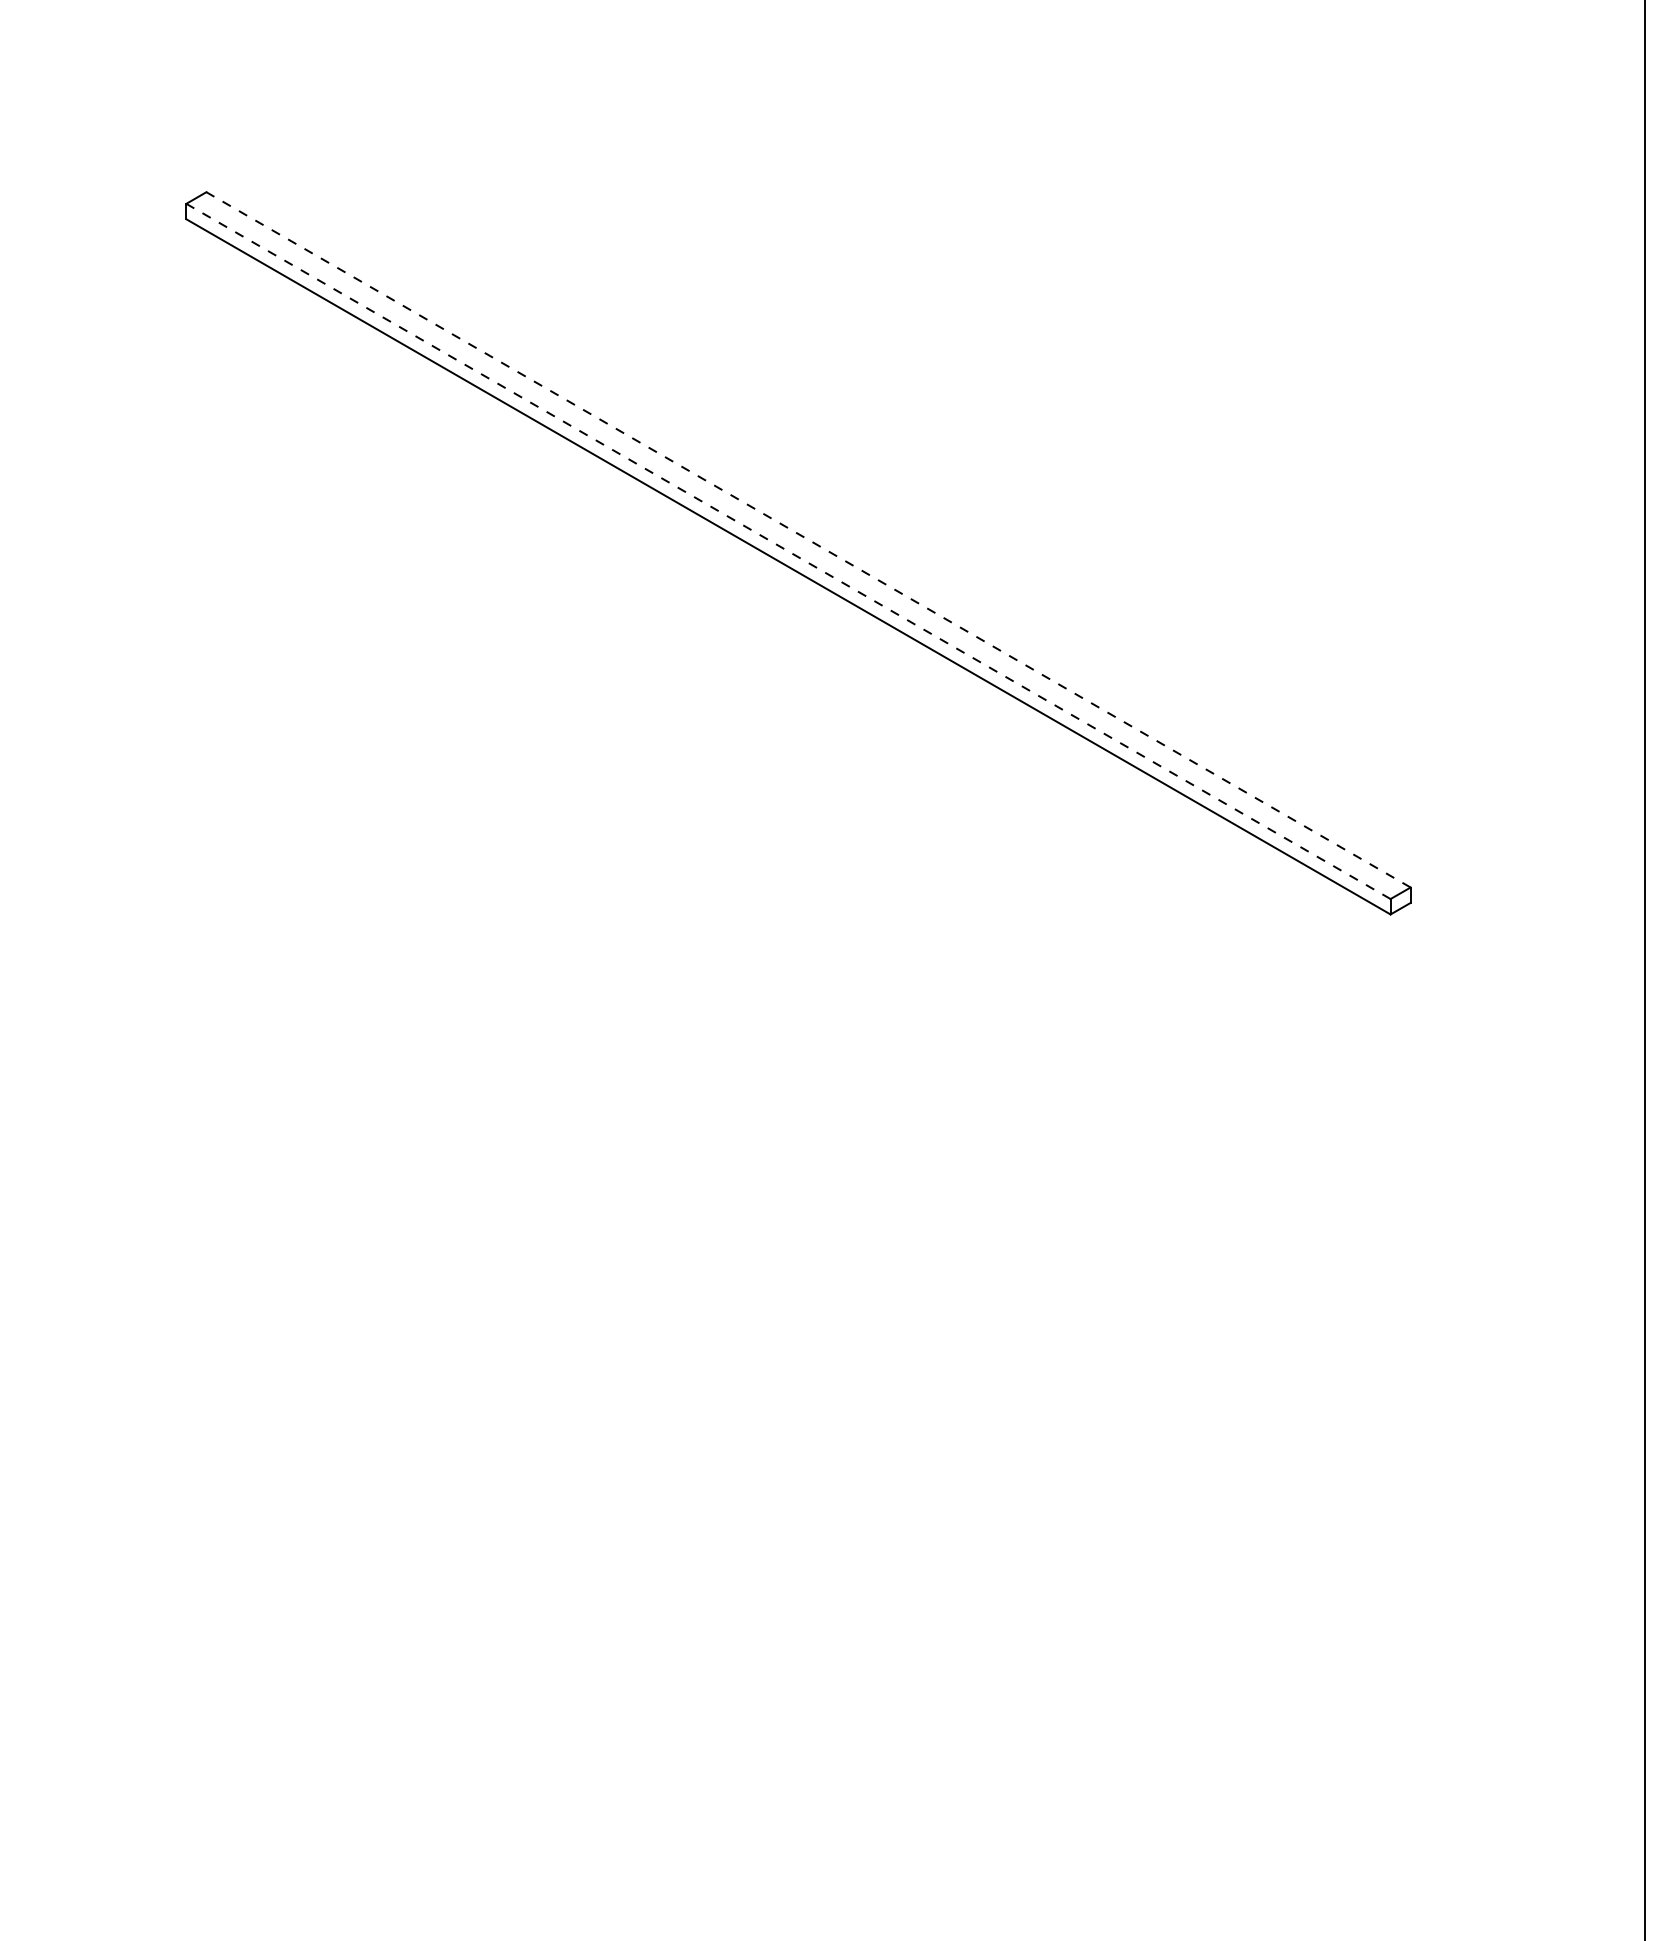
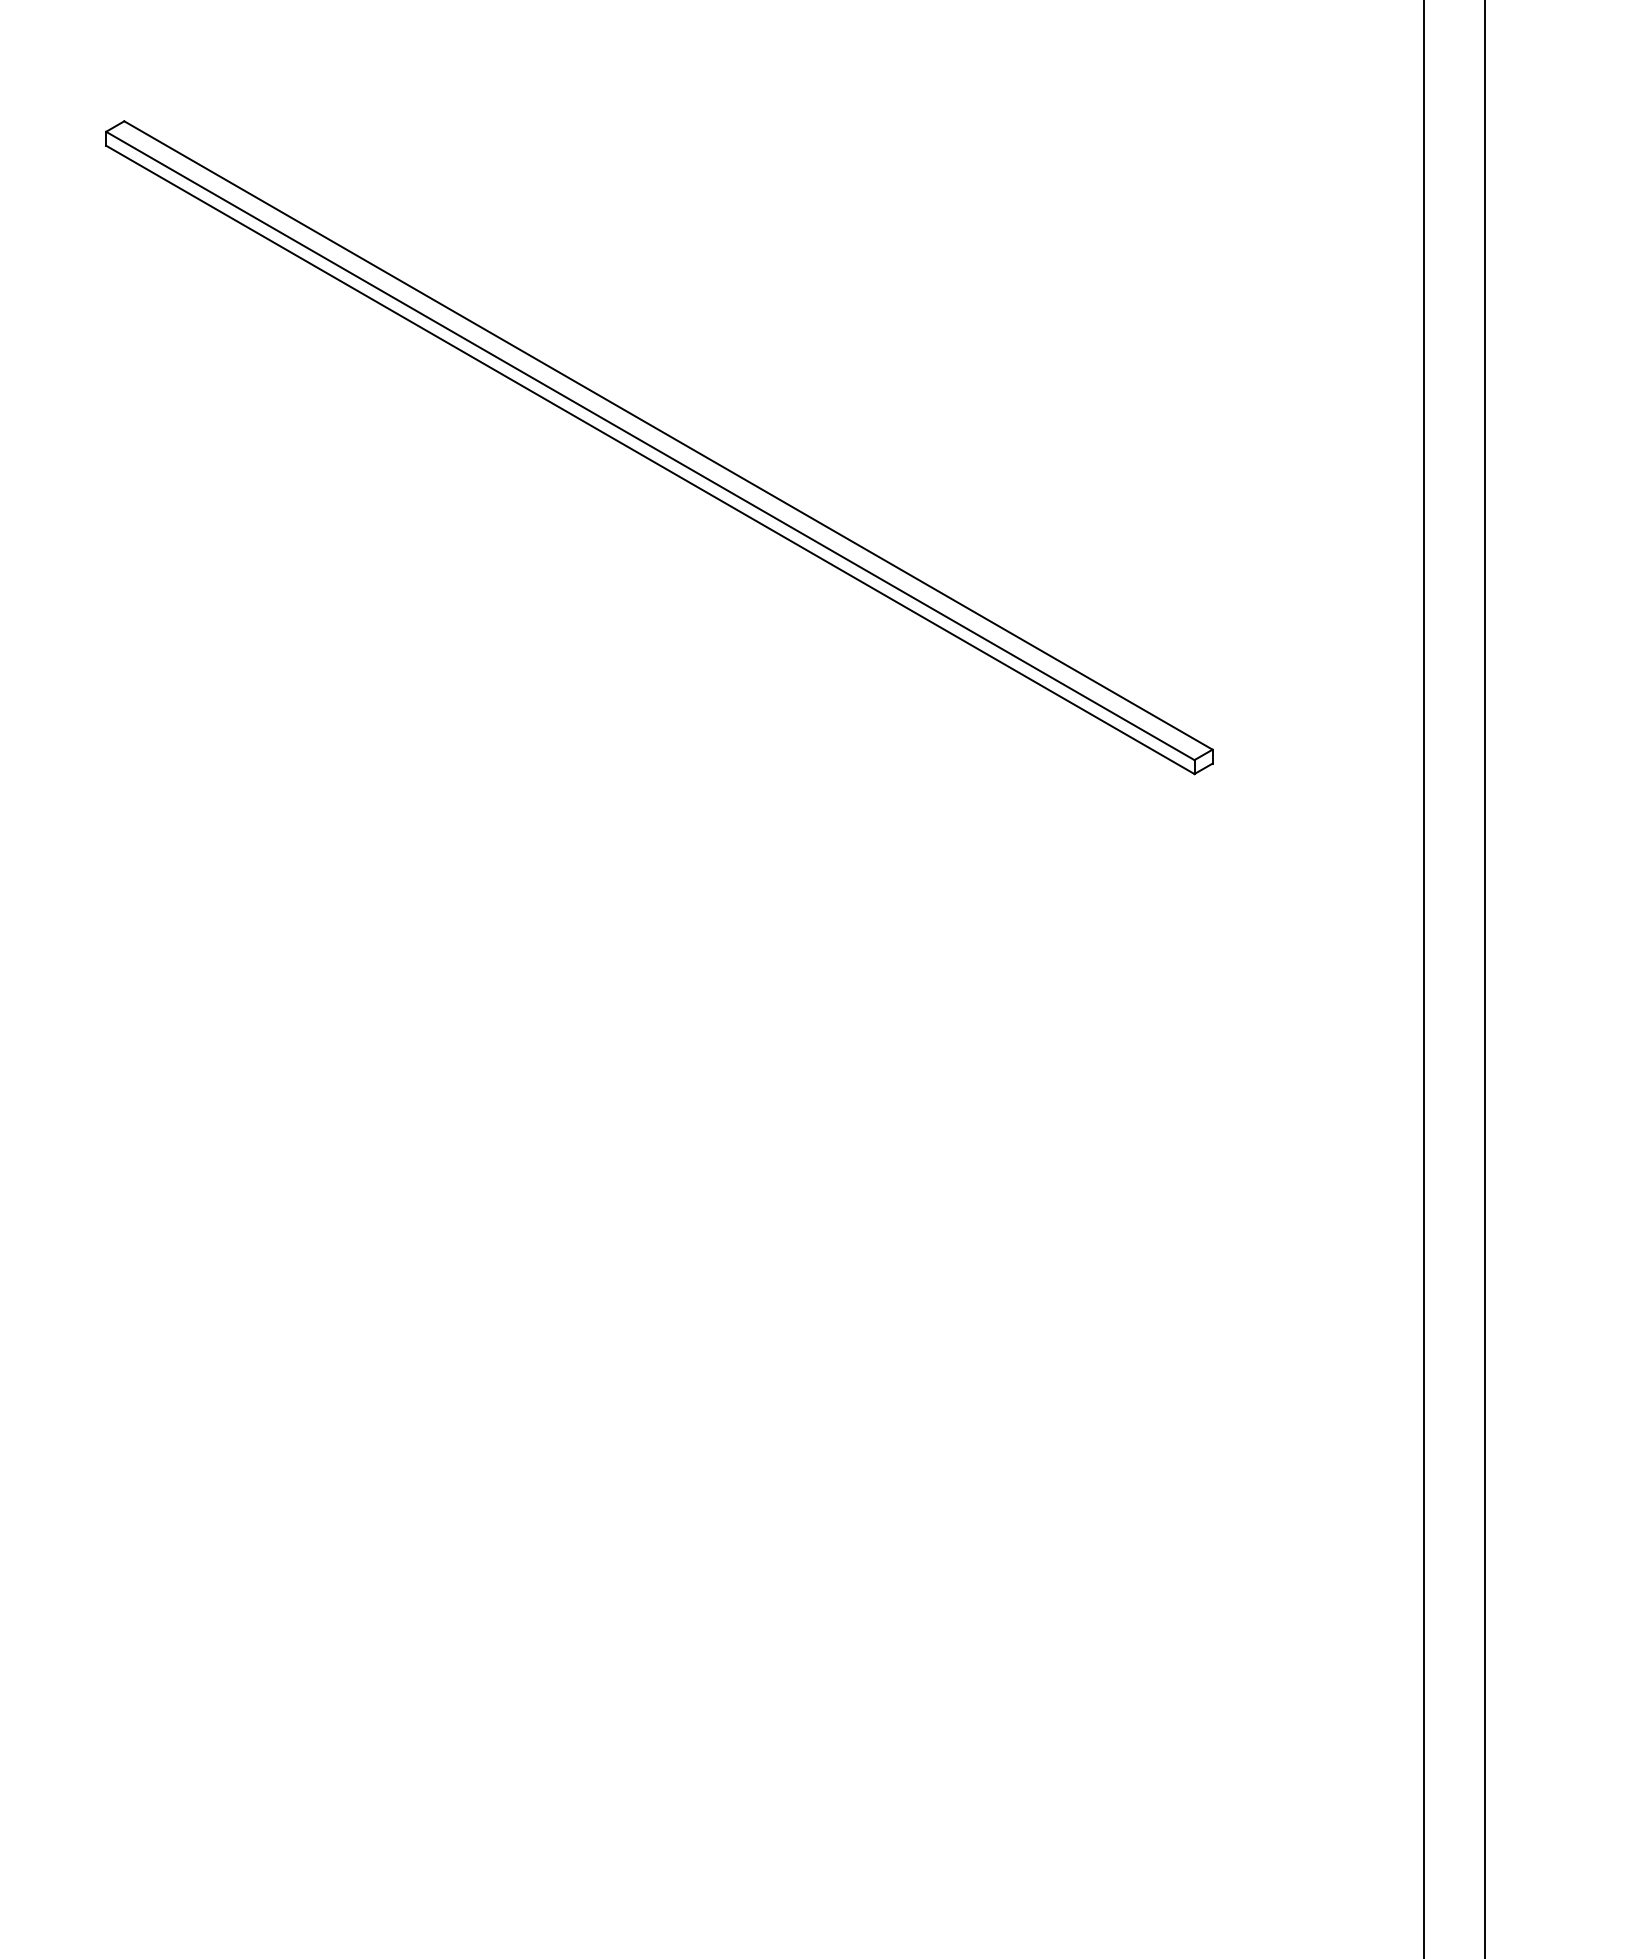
line: (808, 539) -> (668, 435), dashed -> solid
line: (787, 550) -> (649, 445), dashed -> solid

